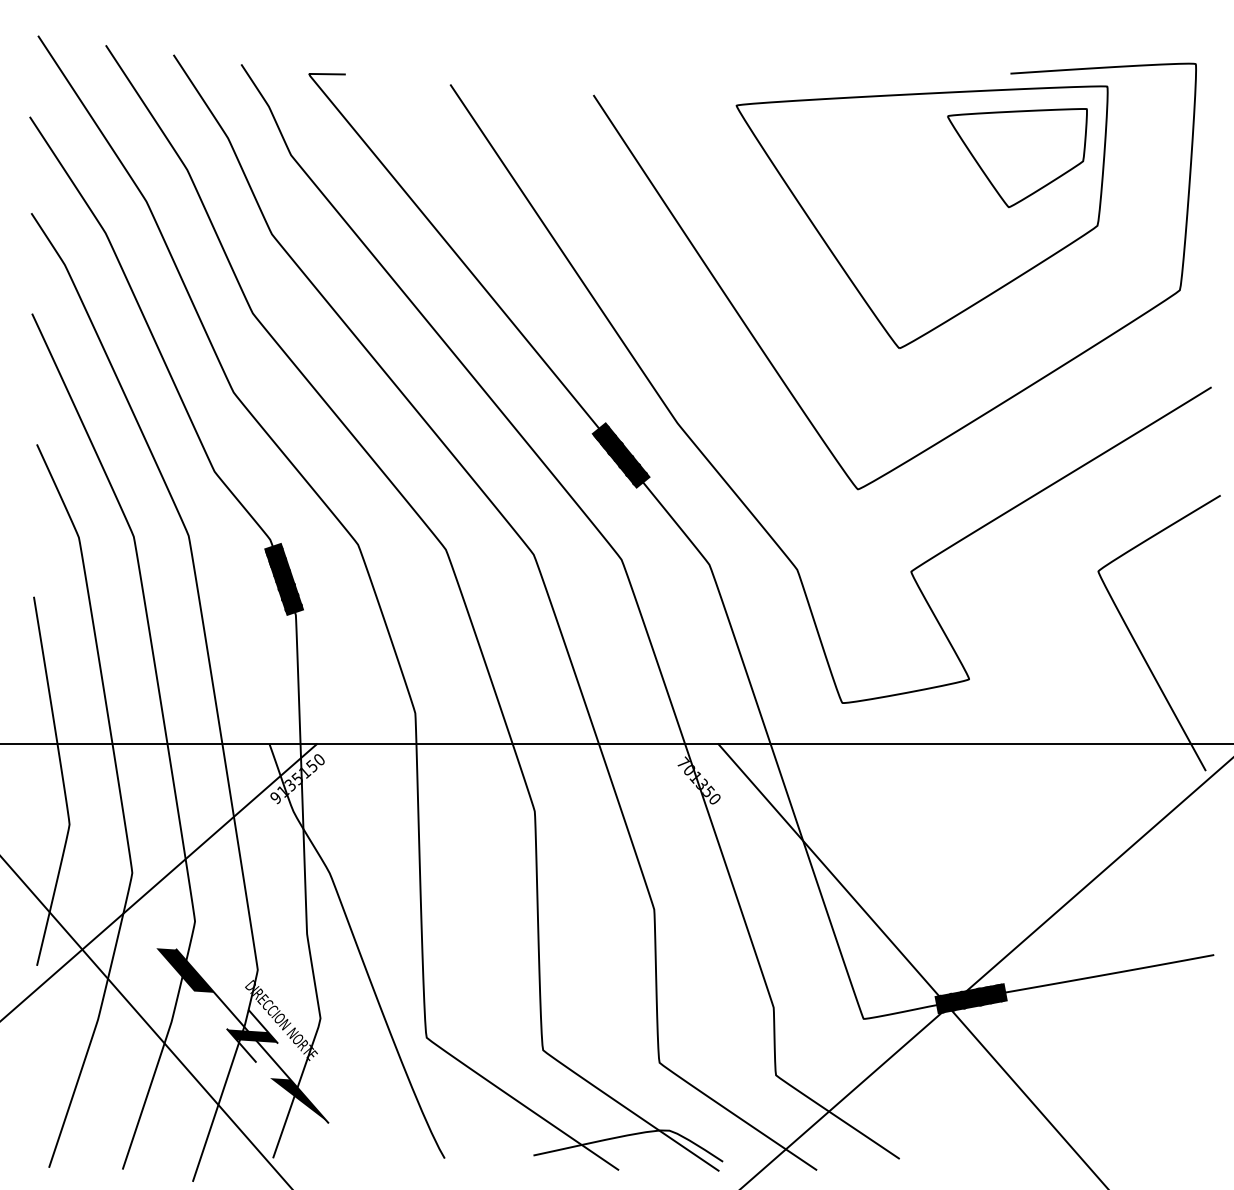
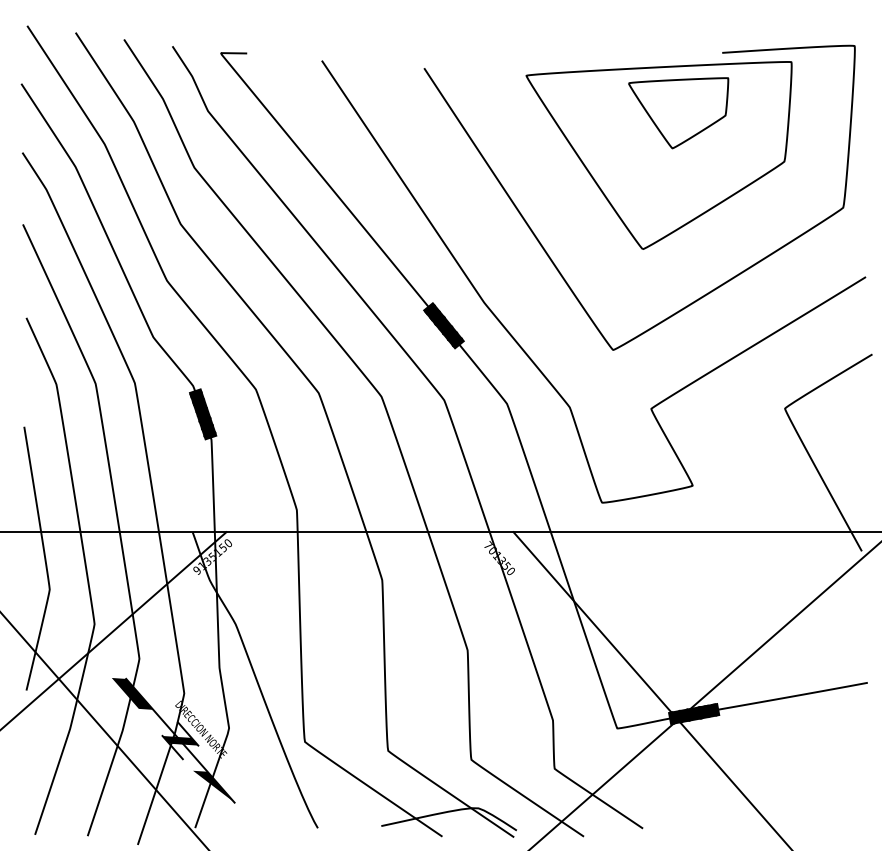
part: (1017, 158) -> (678, 113), moved

